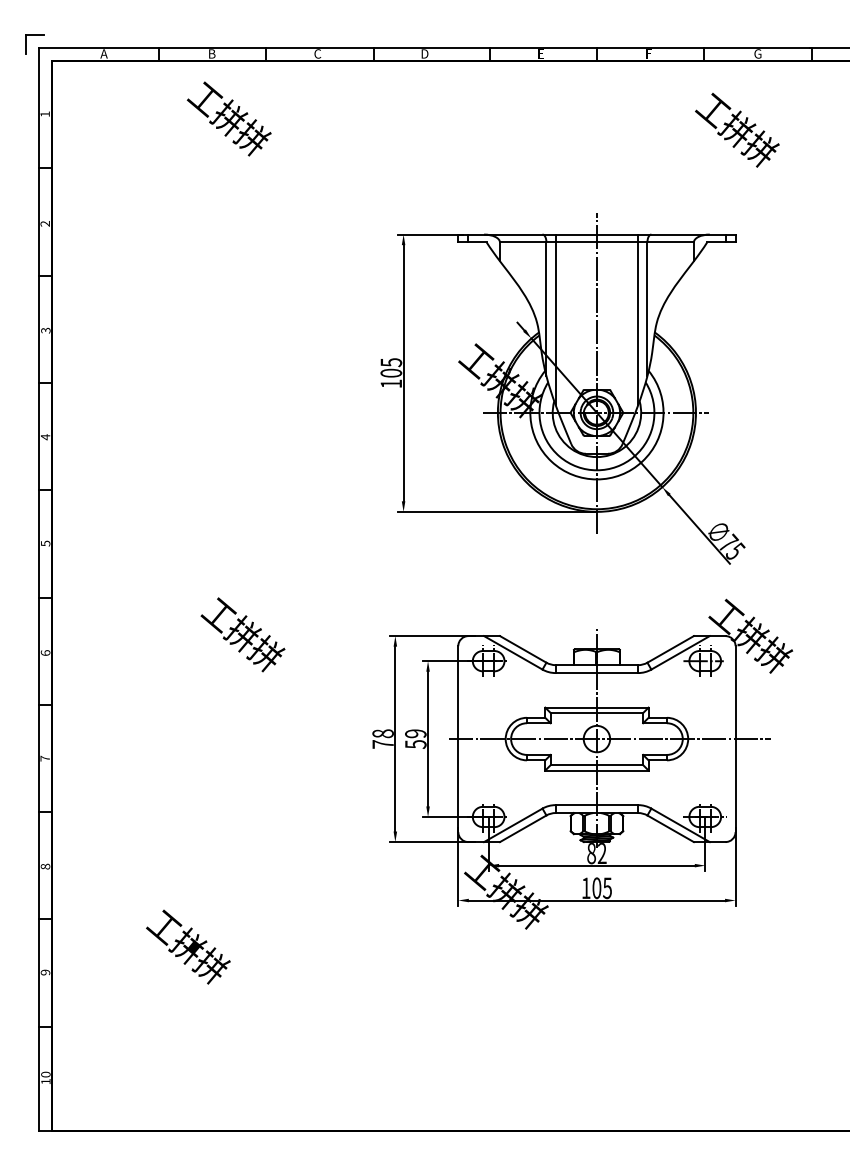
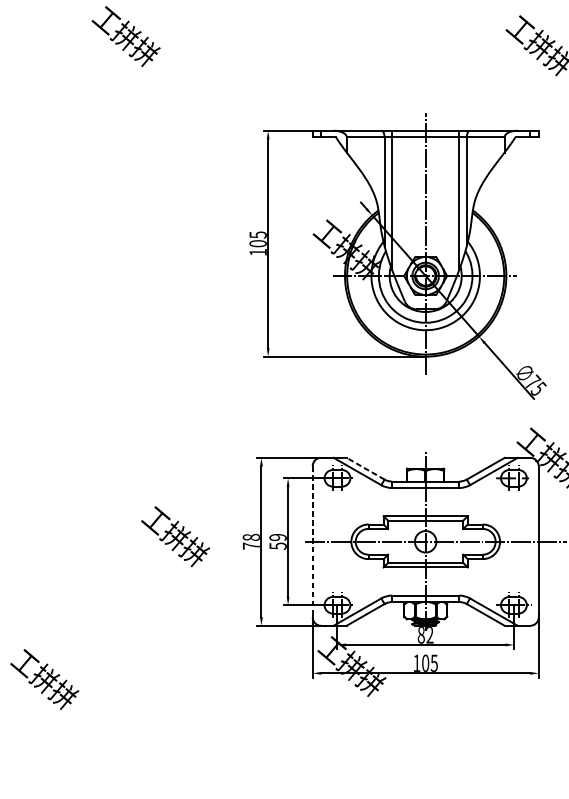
text: (242, 634) -> (175, 536), moved
line: (523, 649) -> (365, 468), solid -> dashed
line: (458, 739) -> (312, 542), solid -> dashed
text: (188, 946) -> (44, 679), moved

